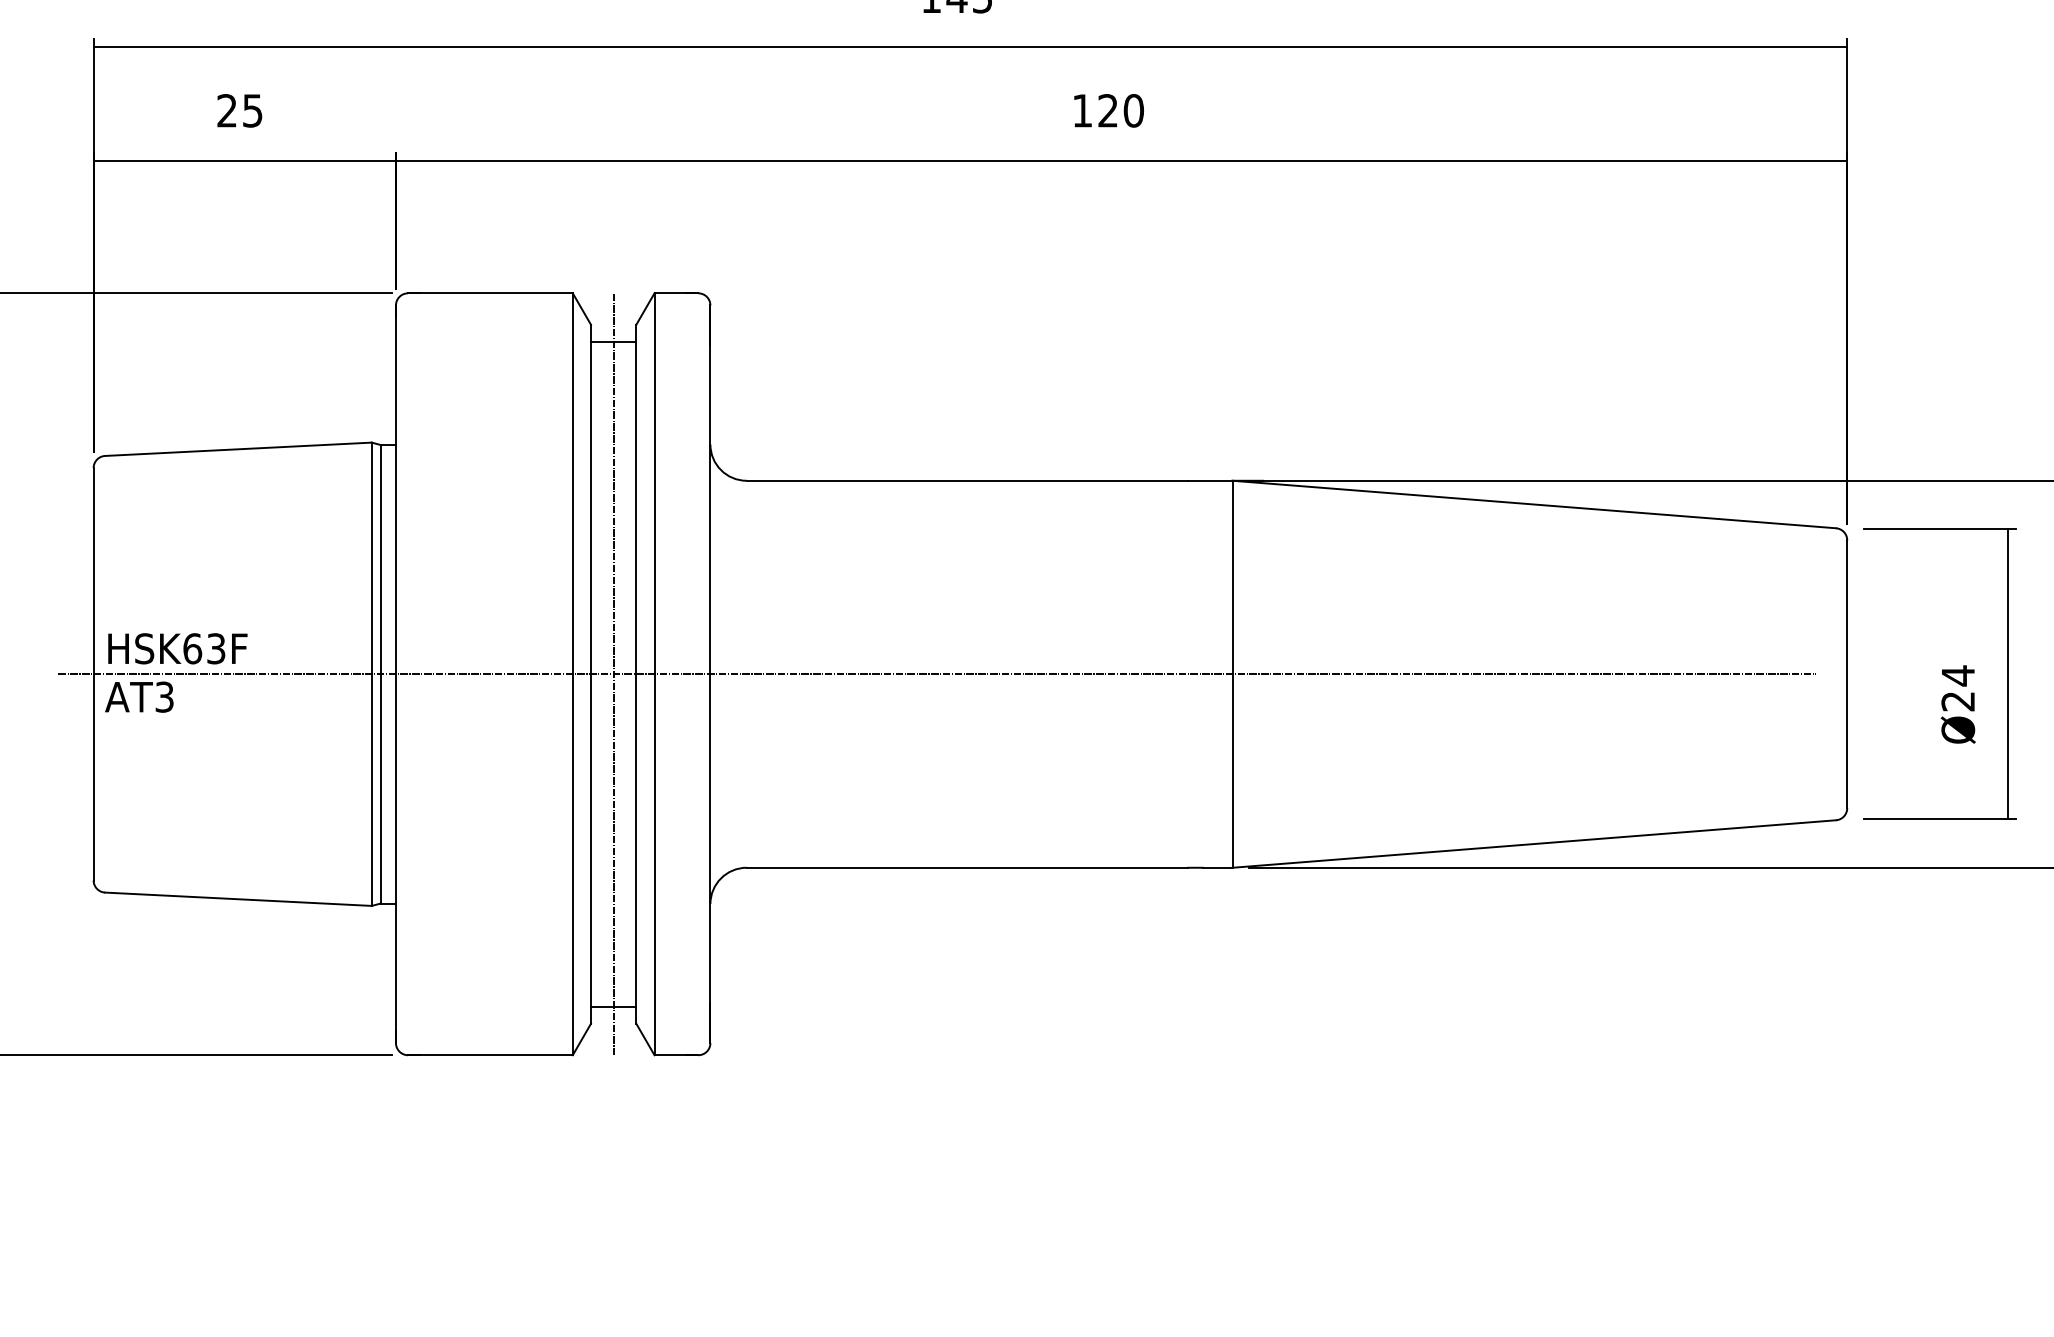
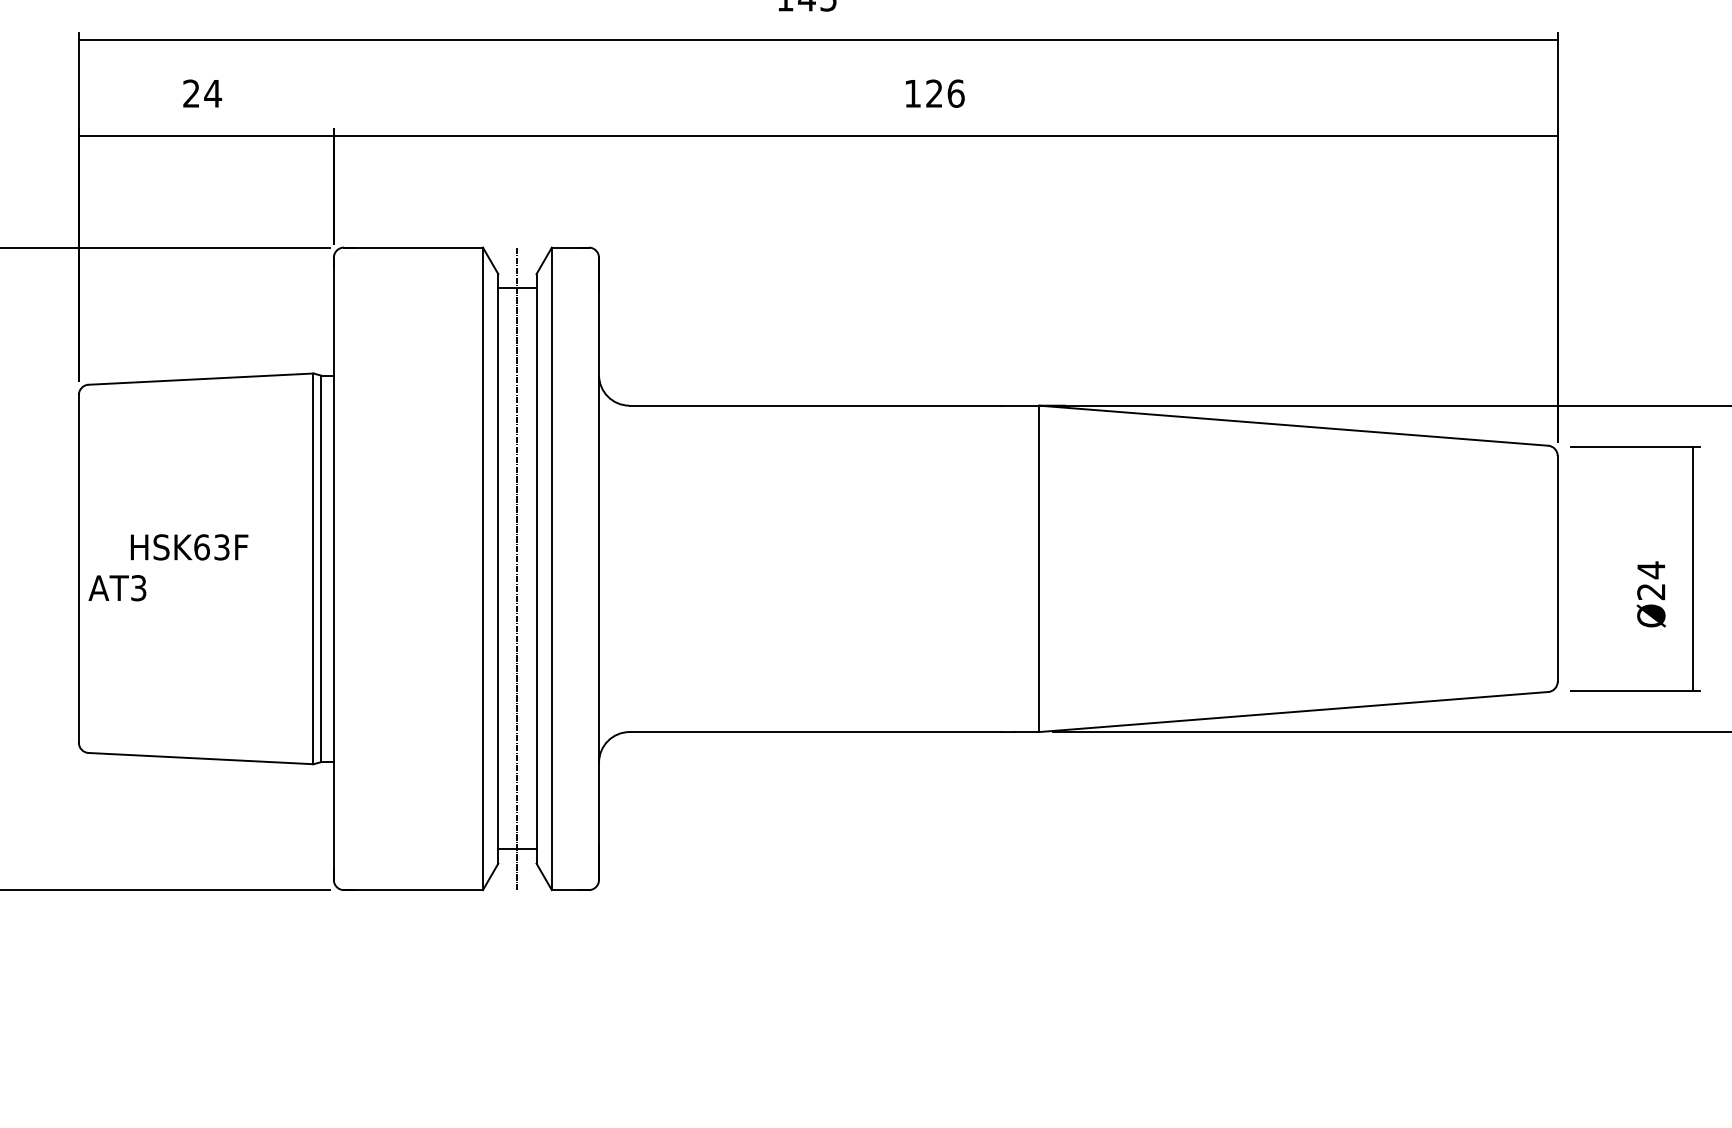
text: (252, 110) -> (212, 93), 25 -> 24
text: (1133, 110) -> (955, 93), 120 -> 126
text: (177, 648) -> (189, 547), moved
line: (936, 674) -> (789, 569), removed

